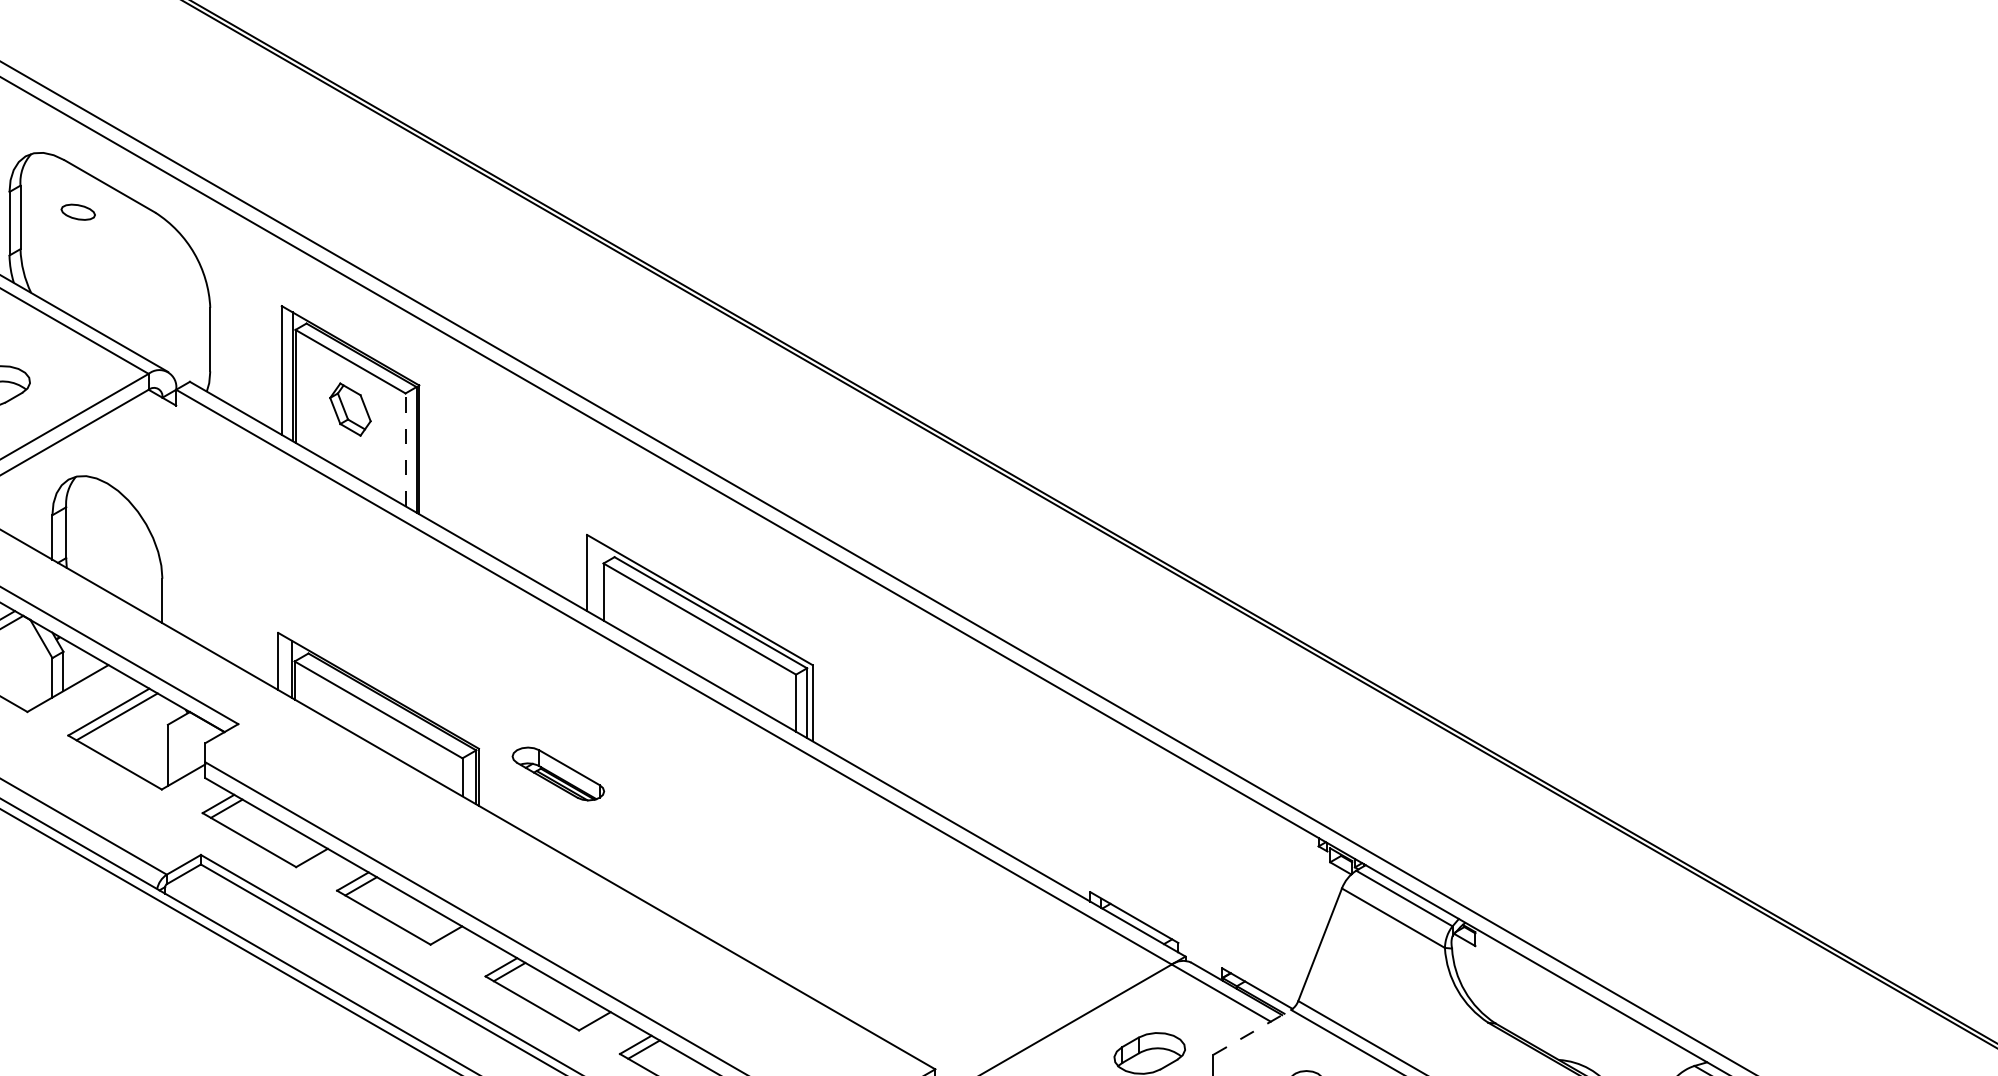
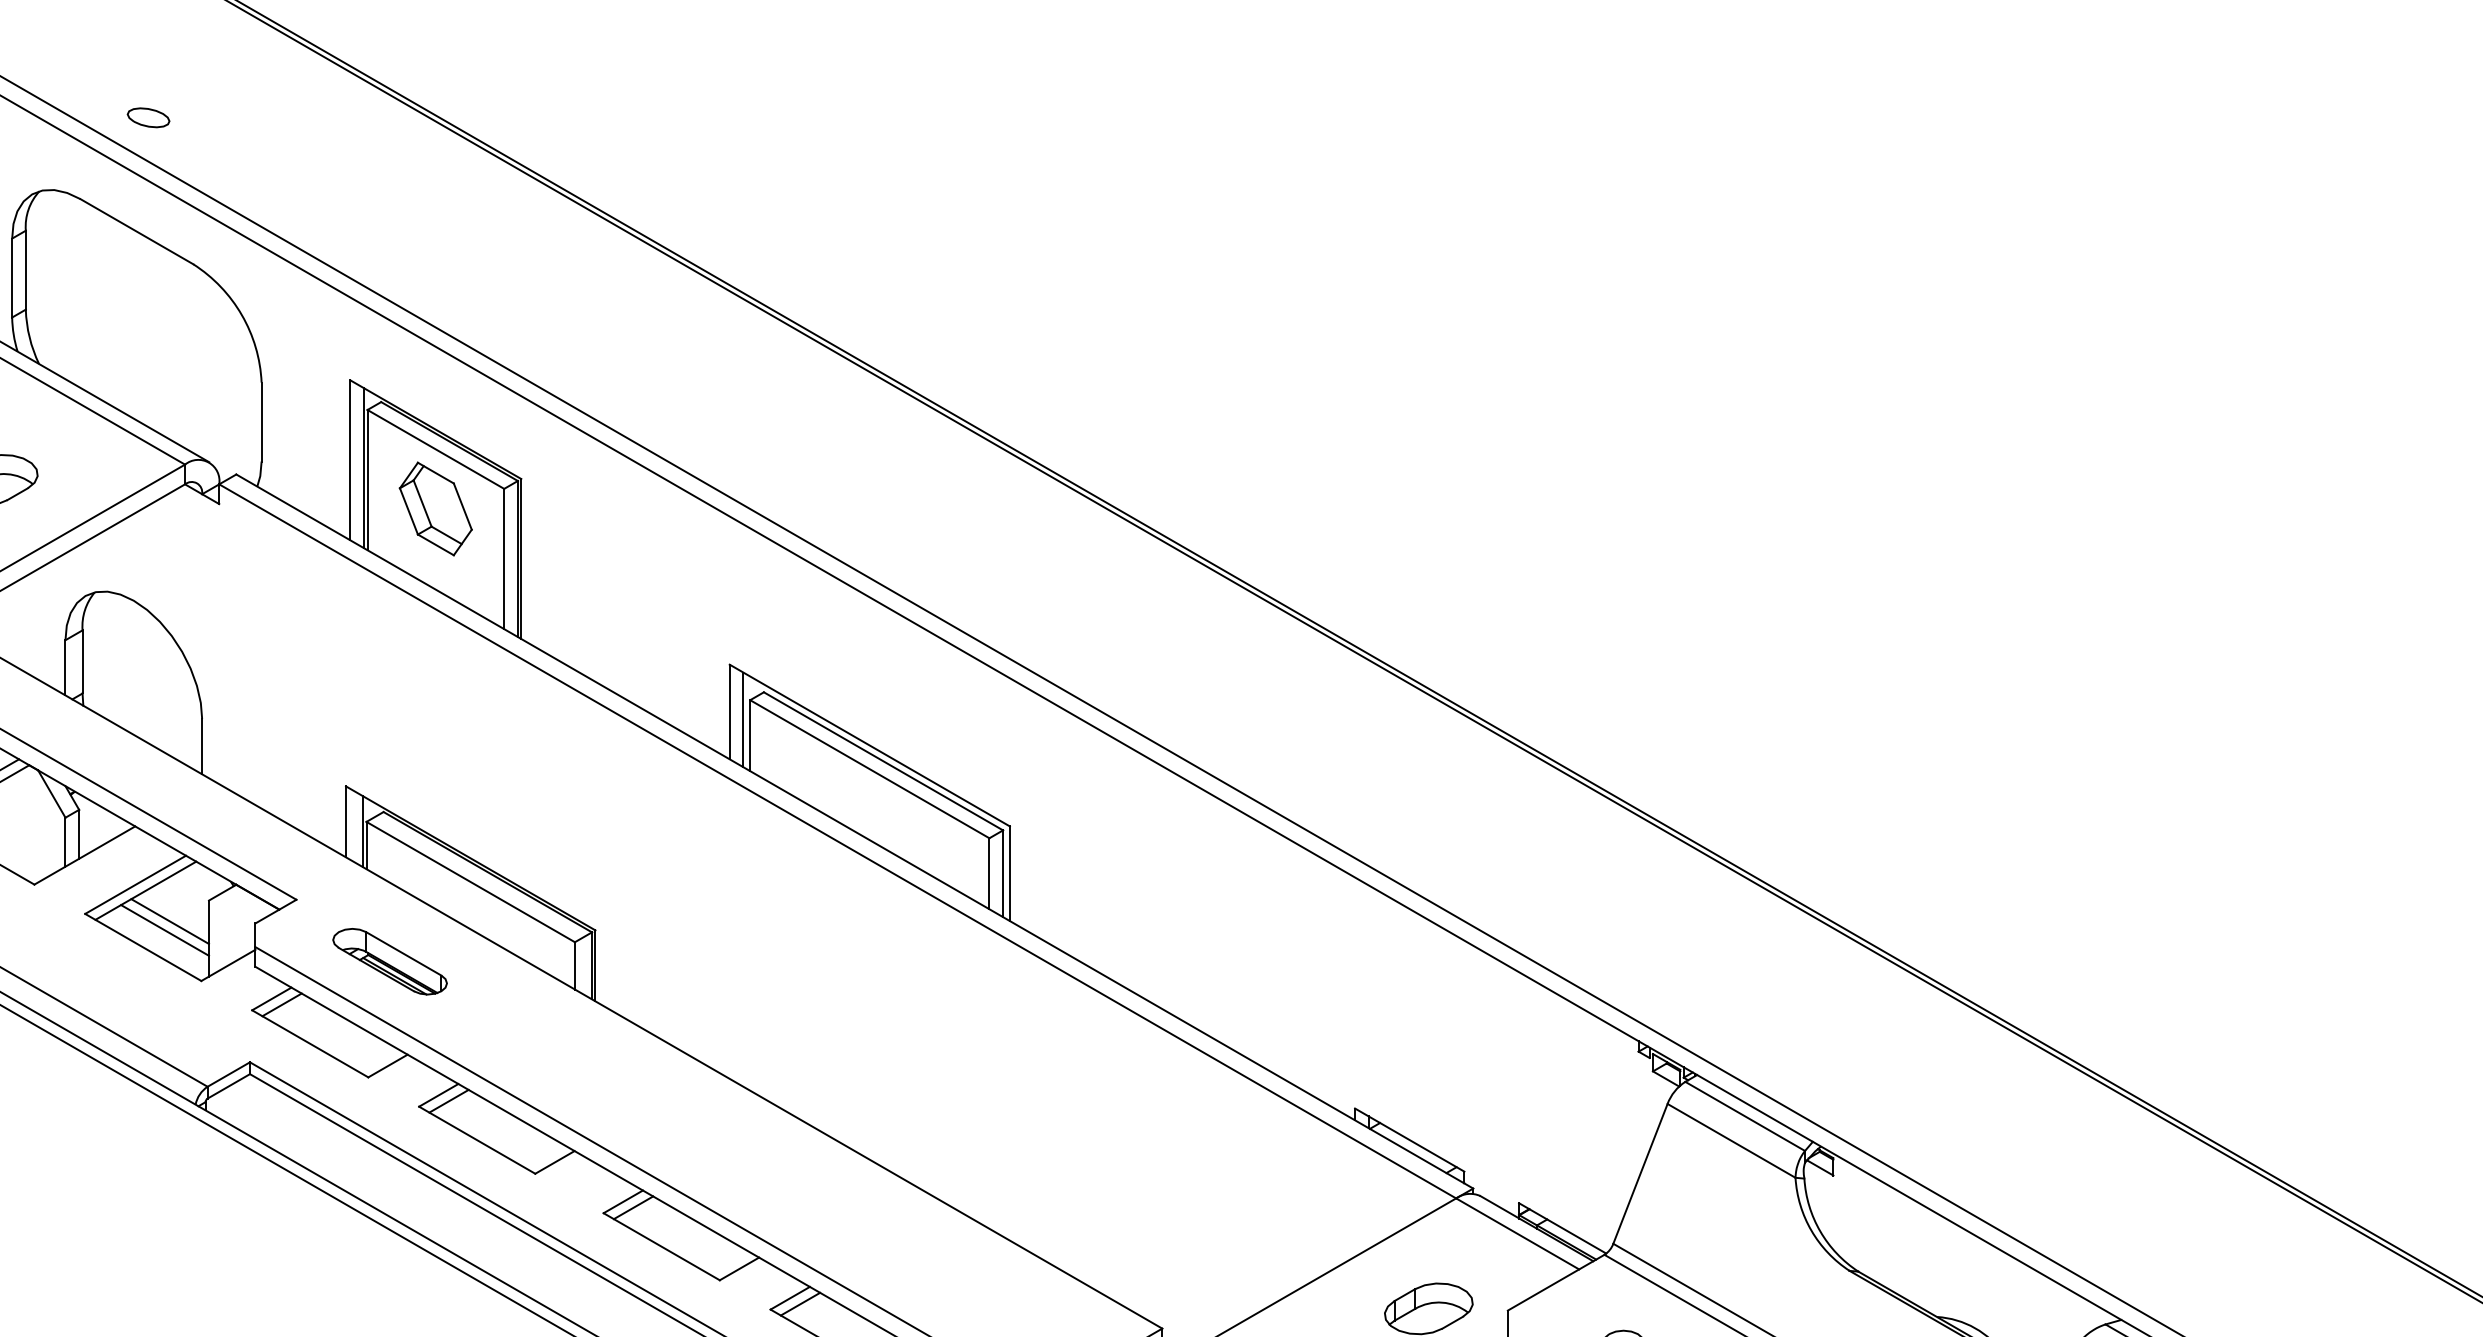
part: (78, 212) -> (148, 117), moved
part: (350, 409) -> (435, 508), size x1.43
line: (405, 449) -> (504, 558), dashed -> solid
line: (598, 579) -> (743, 719), added
line: (136, 741) -> (170, 921), added
line: (132, 748) -> (165, 930), added
part: (557, 773) -> (389, 961), moved
line: (1252, 1032) -> (1556, 1282), dashed -> solid

